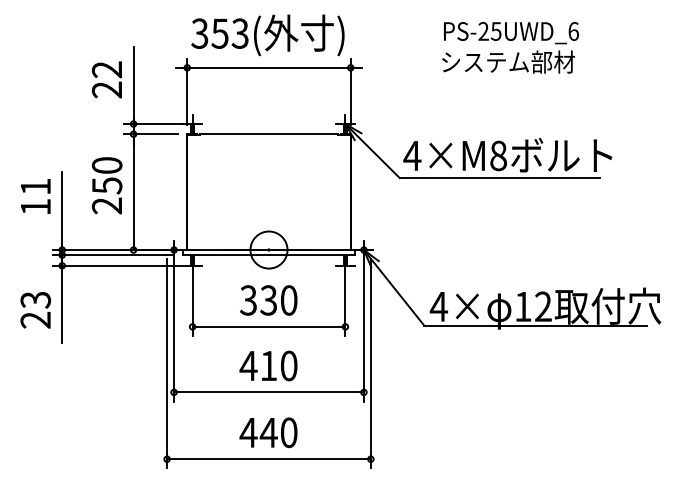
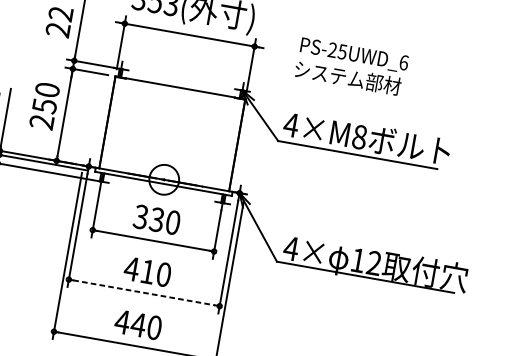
text: (510, 47) -> (351, 66), moved
line: (269, 392) -> (144, 293), solid -> dashed

